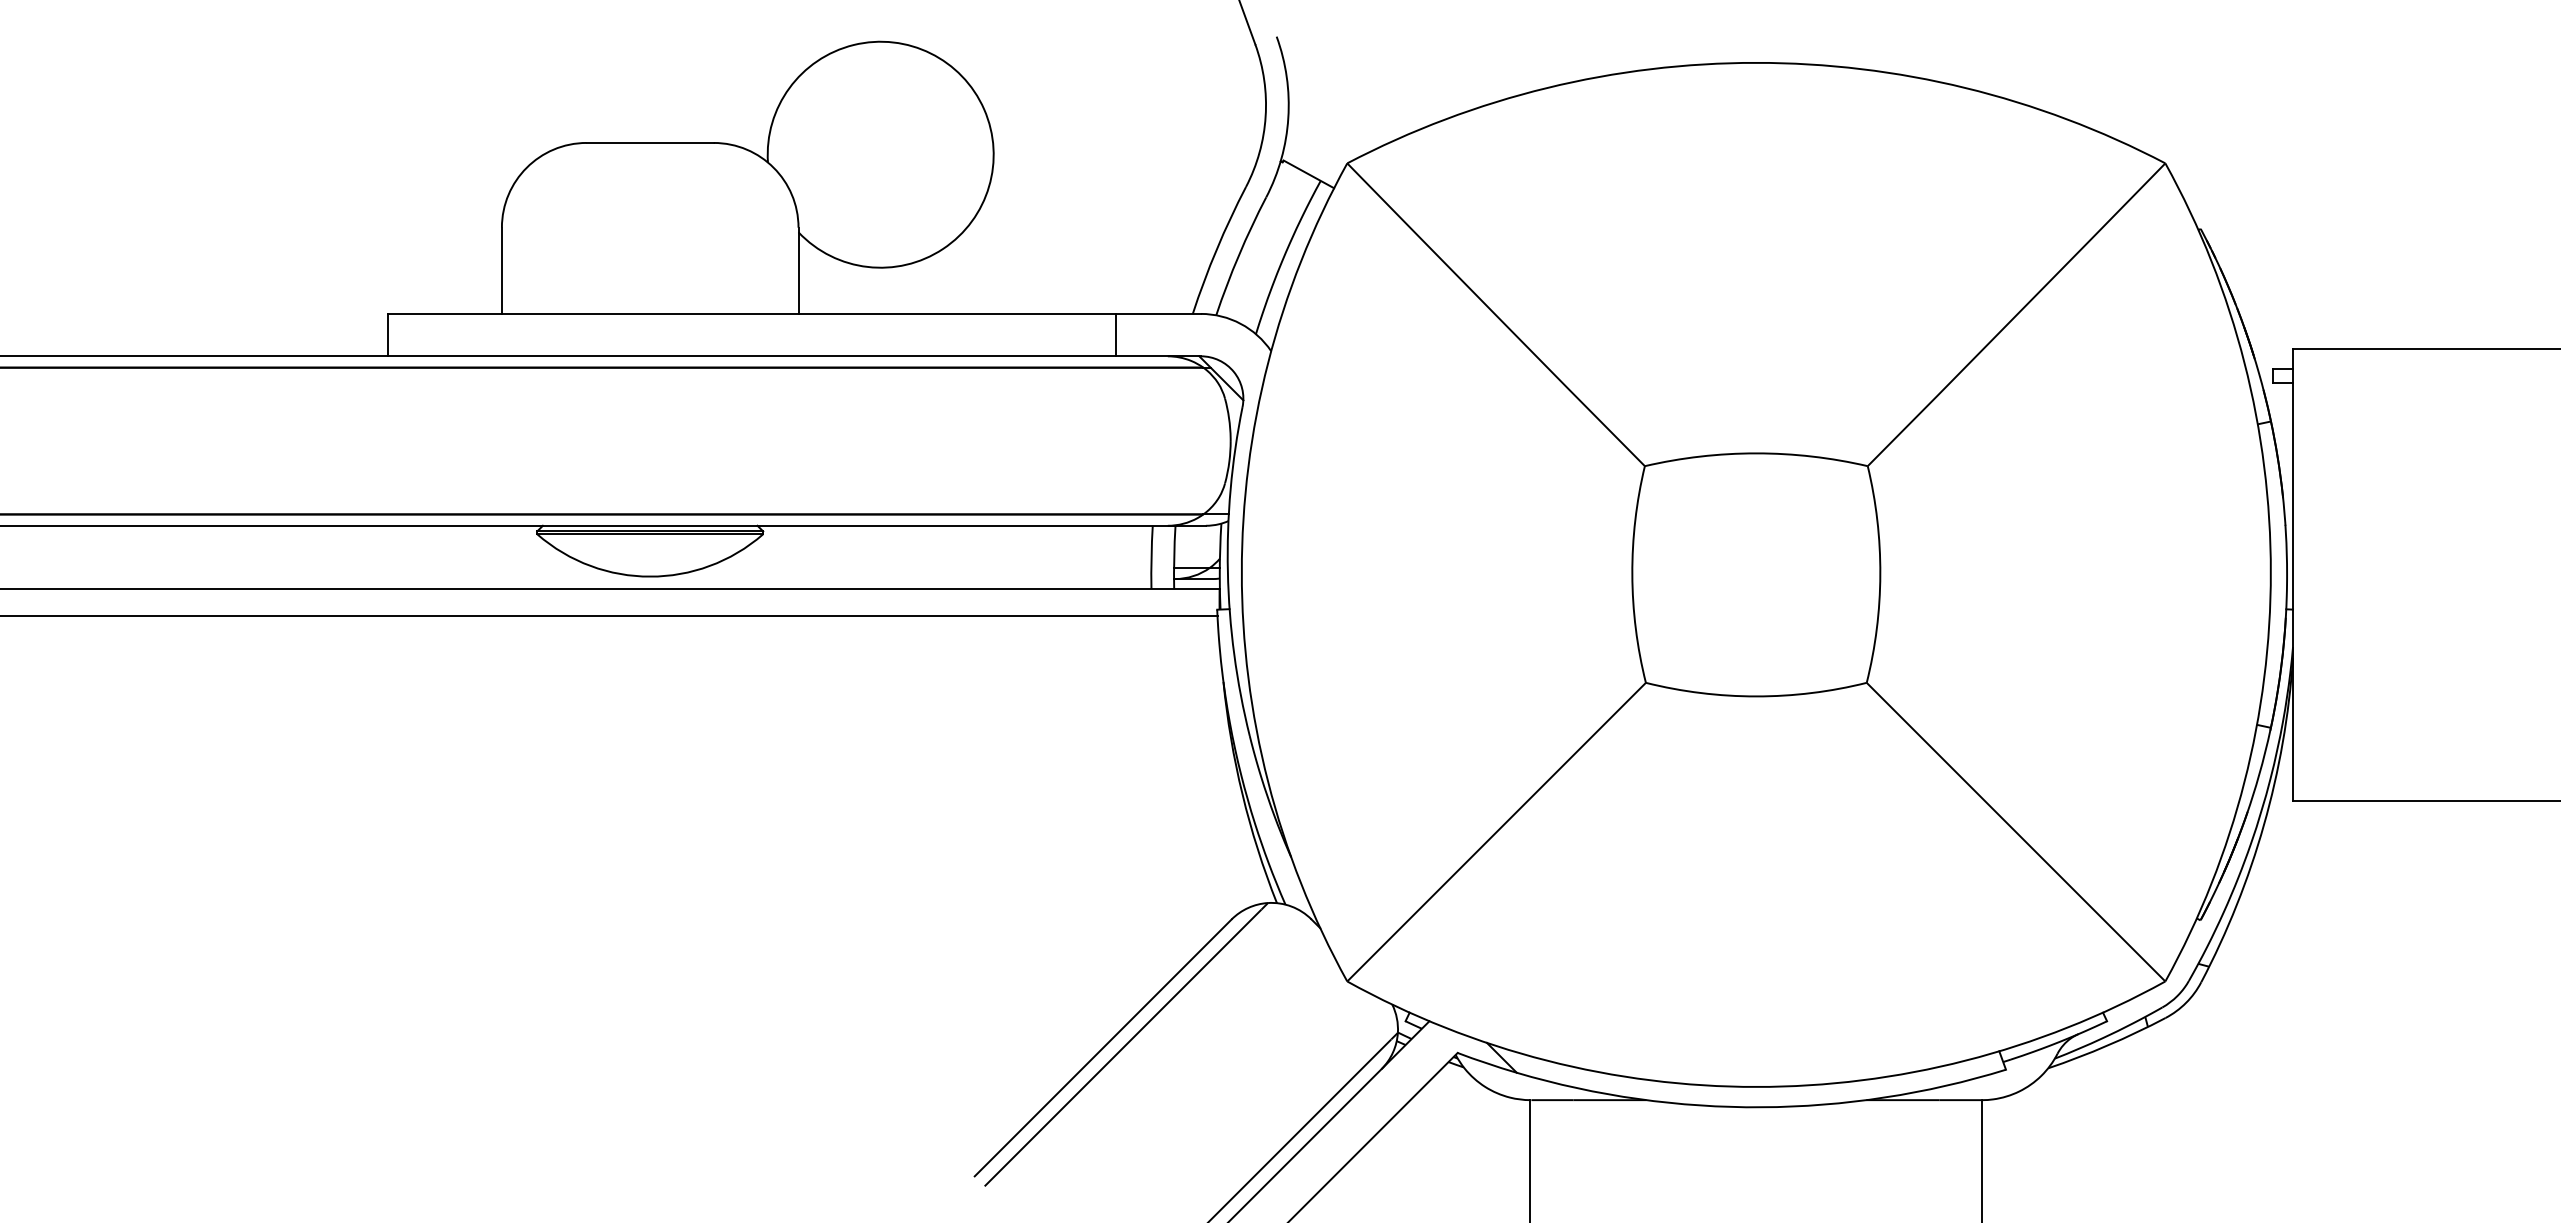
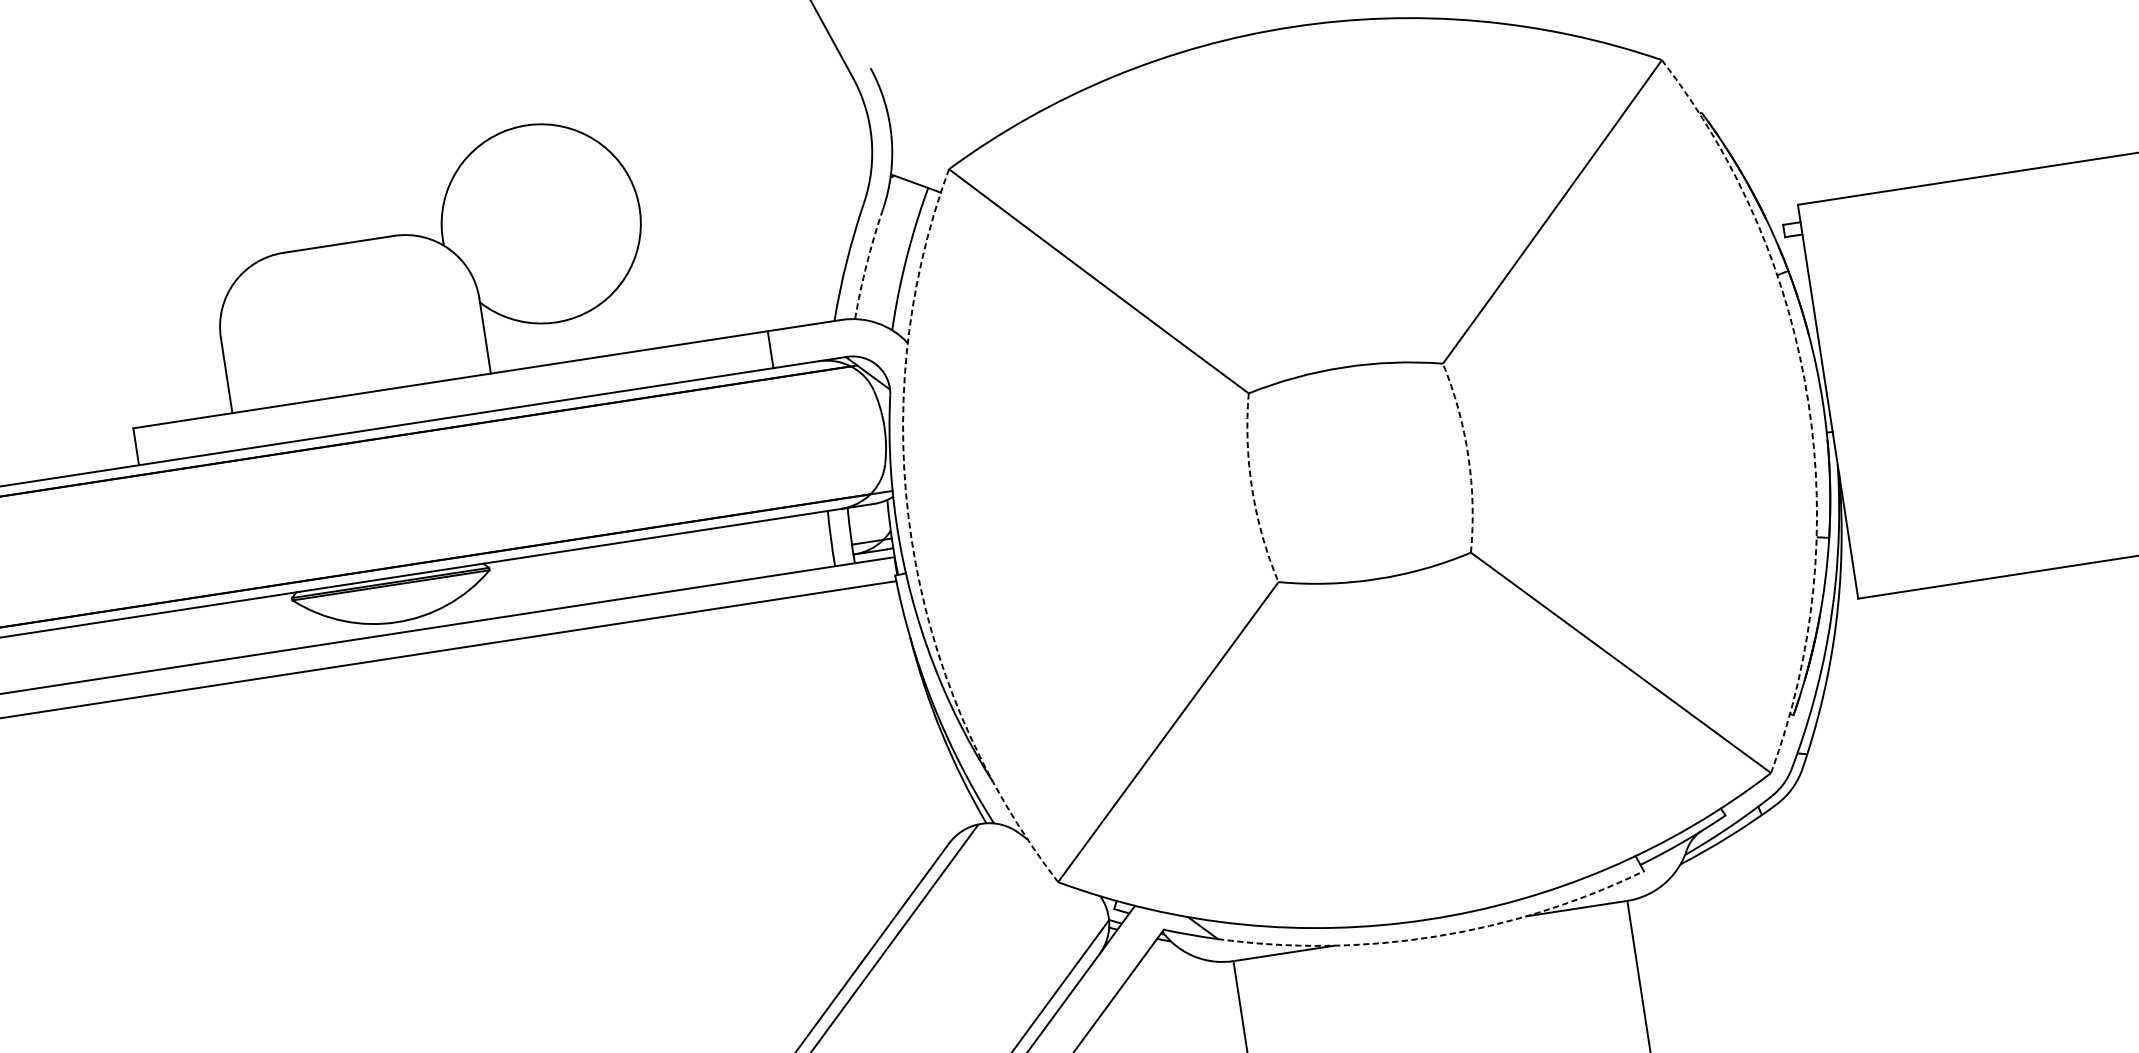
arc: (1238, 255) -> (866, 264), solid -> dashed
arc: (1241, 572) -> (911, 539), solid -> dashed
arc: (2270, 572) -> (1808, 402), solid -> dashed
arc: (1632, 574) -> (1252, 489), solid -> dashed
arc: (1880, 574) -> (1468, 456), solid -> dashed
arc: (1761, 1107) -> (1435, 936), solid -> dashed

